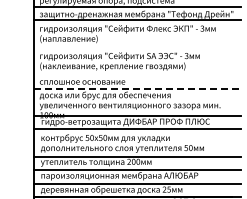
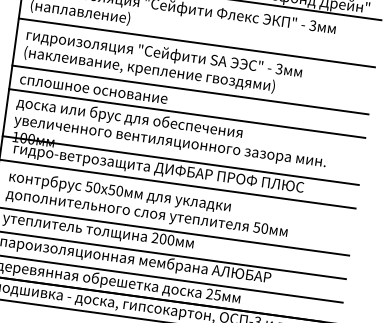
line: (137, 47) -> (196, 42), added
line: (137, 74) -> (190, 89), added
line: (138, 88) -> (188, 113), dashed -> solid

